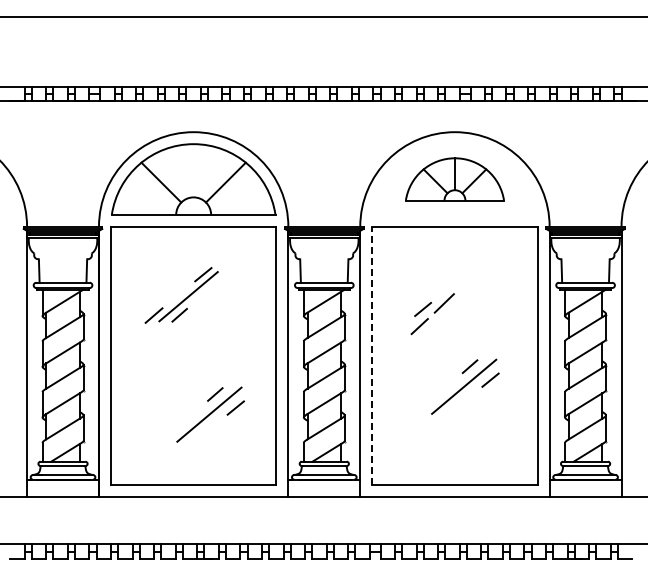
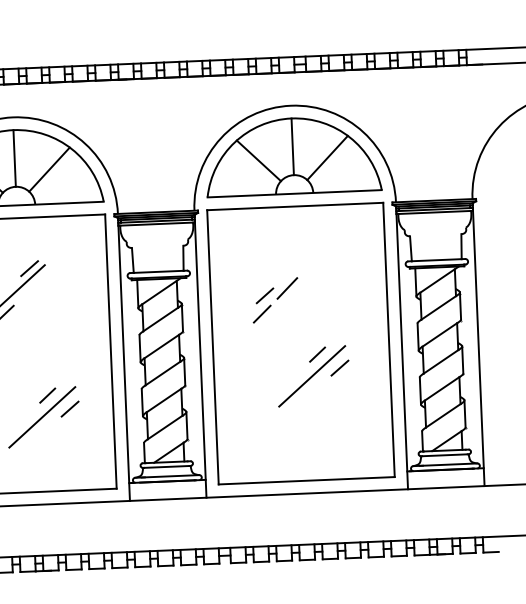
line: (193, 170) -> (14, 158), added
part: (454, 179) -> (292, 156), size x1.67
line: (372, 355) -> (213, 347), dashed -> solid

